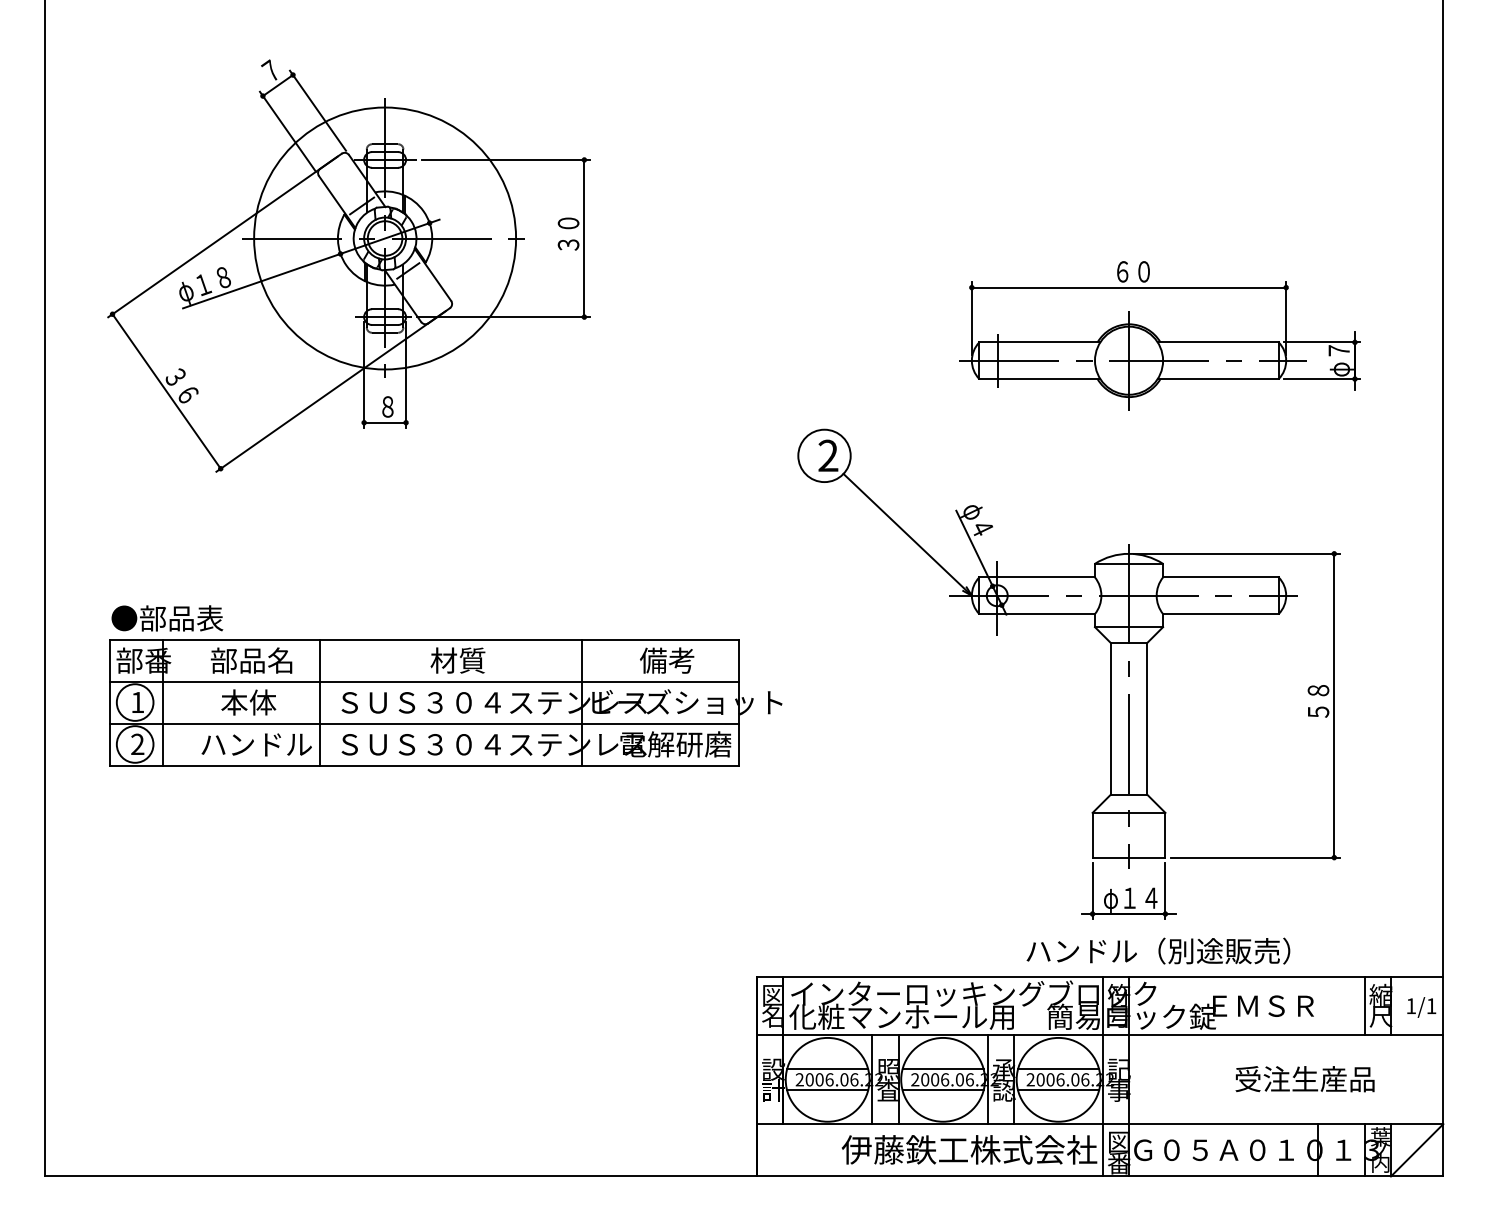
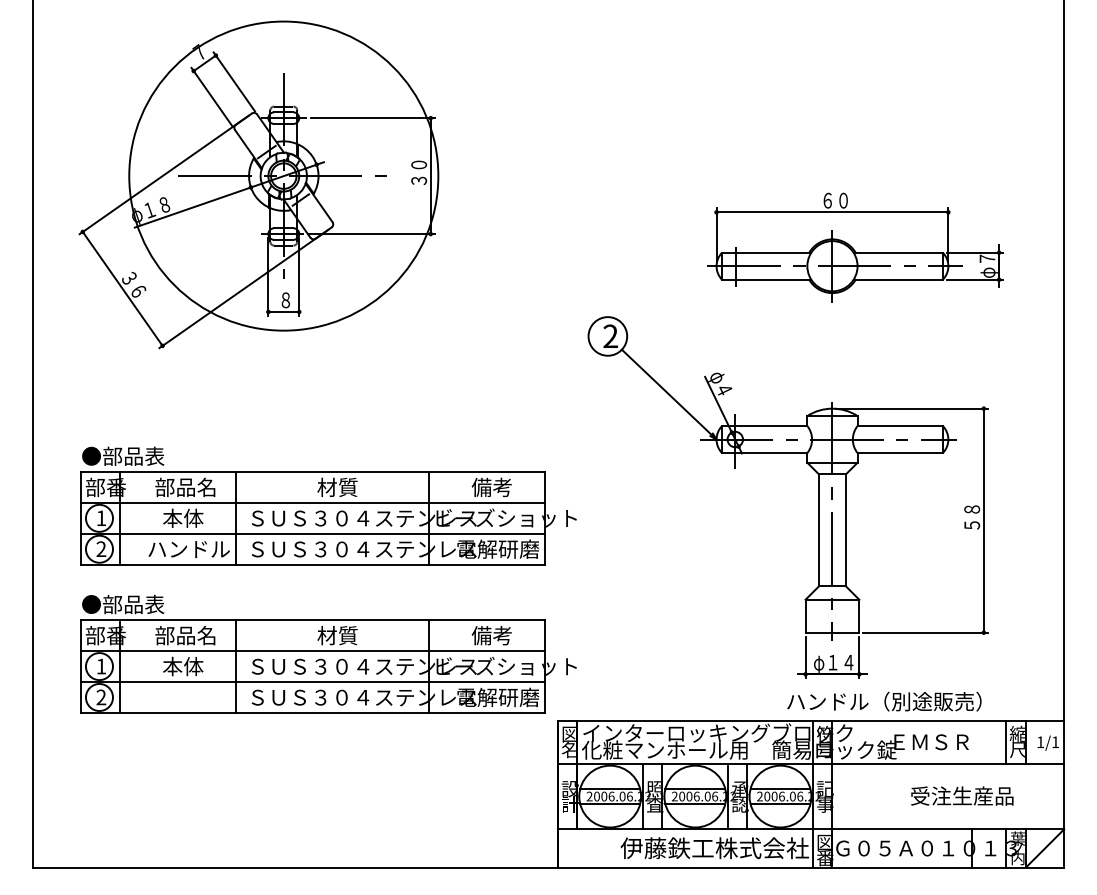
circle: (385, 238) -> (284, 176), size x1.6
part: (445, 886) -> (328, 654), added
text: (1158, 950) -> (884, 701), moved

